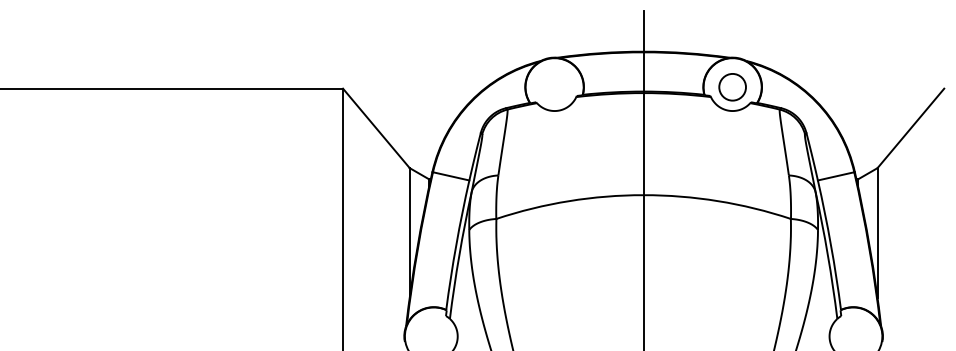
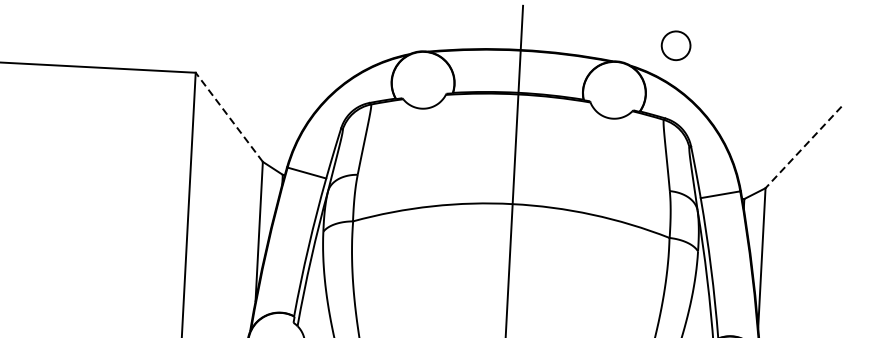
circle: (732, 87) -> (675, 46), moved
line: (376, 128) -> (229, 117), solid -> dashed
line: (910, 128) -> (803, 147), solid -> dashed

